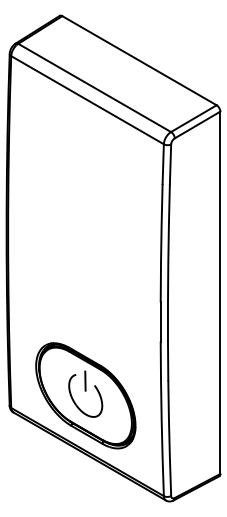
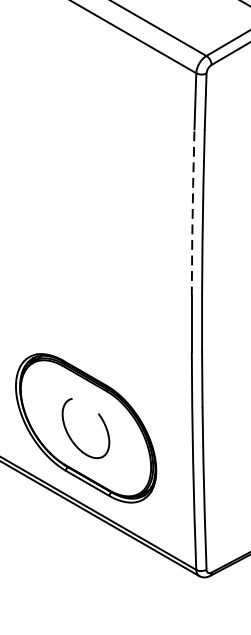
line: (161, 243) -> (192, 213), solid -> dashed
line: (85, 380) -> (85, 406), removed

